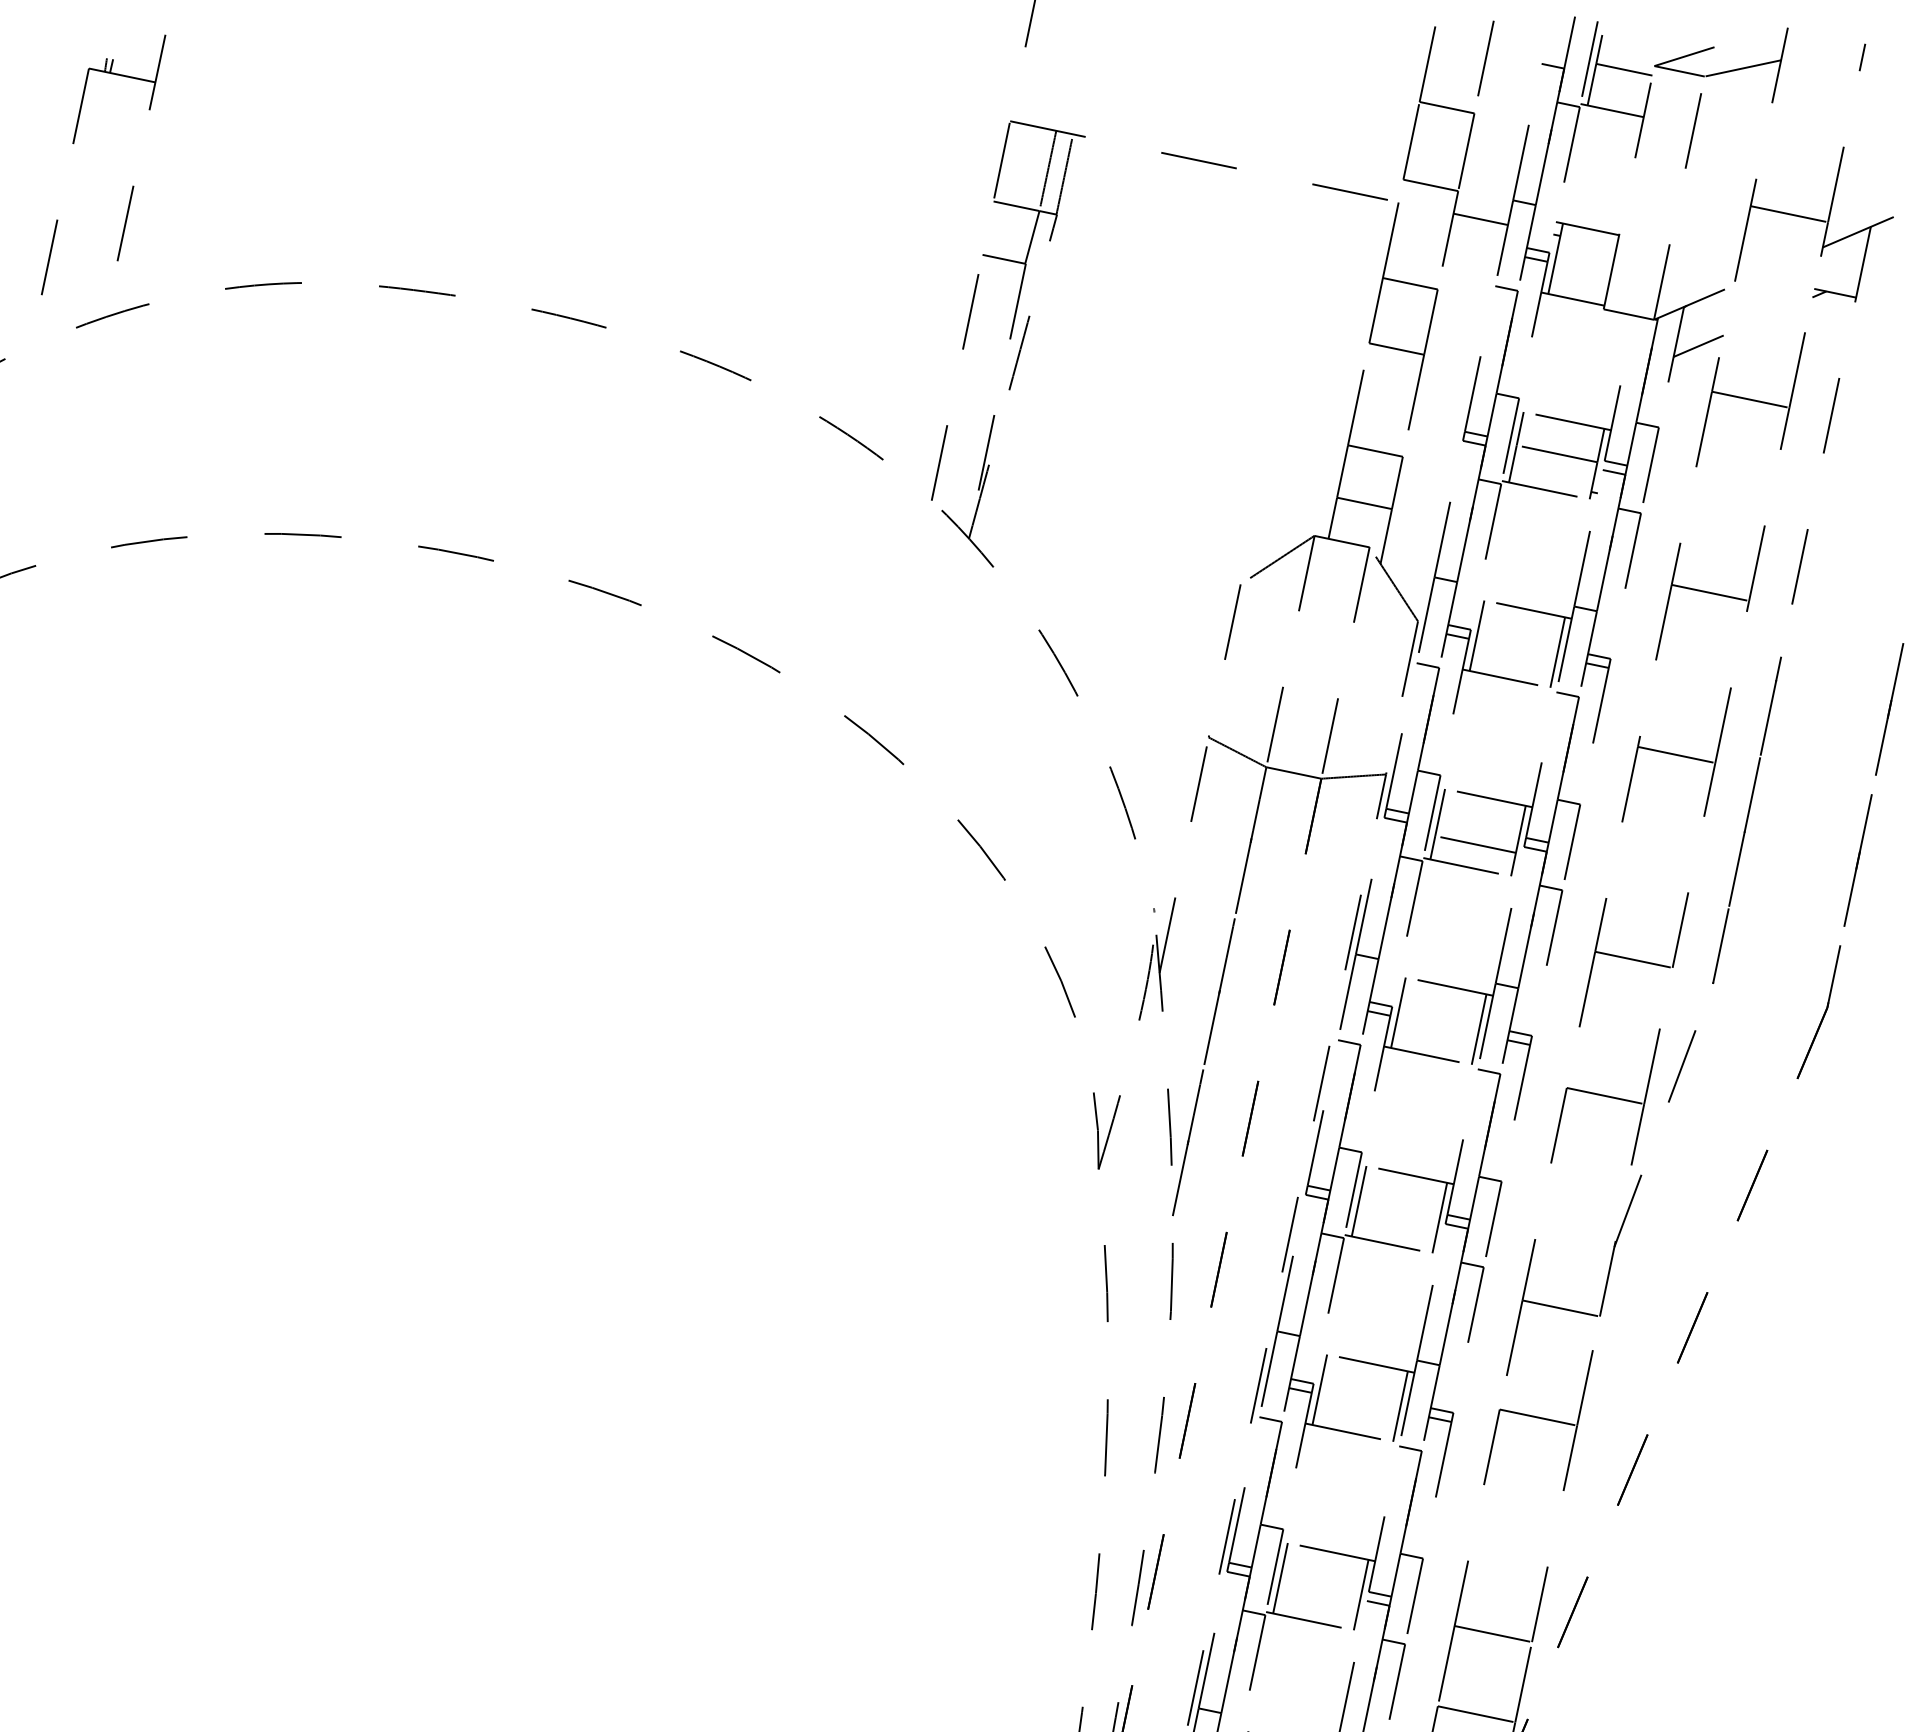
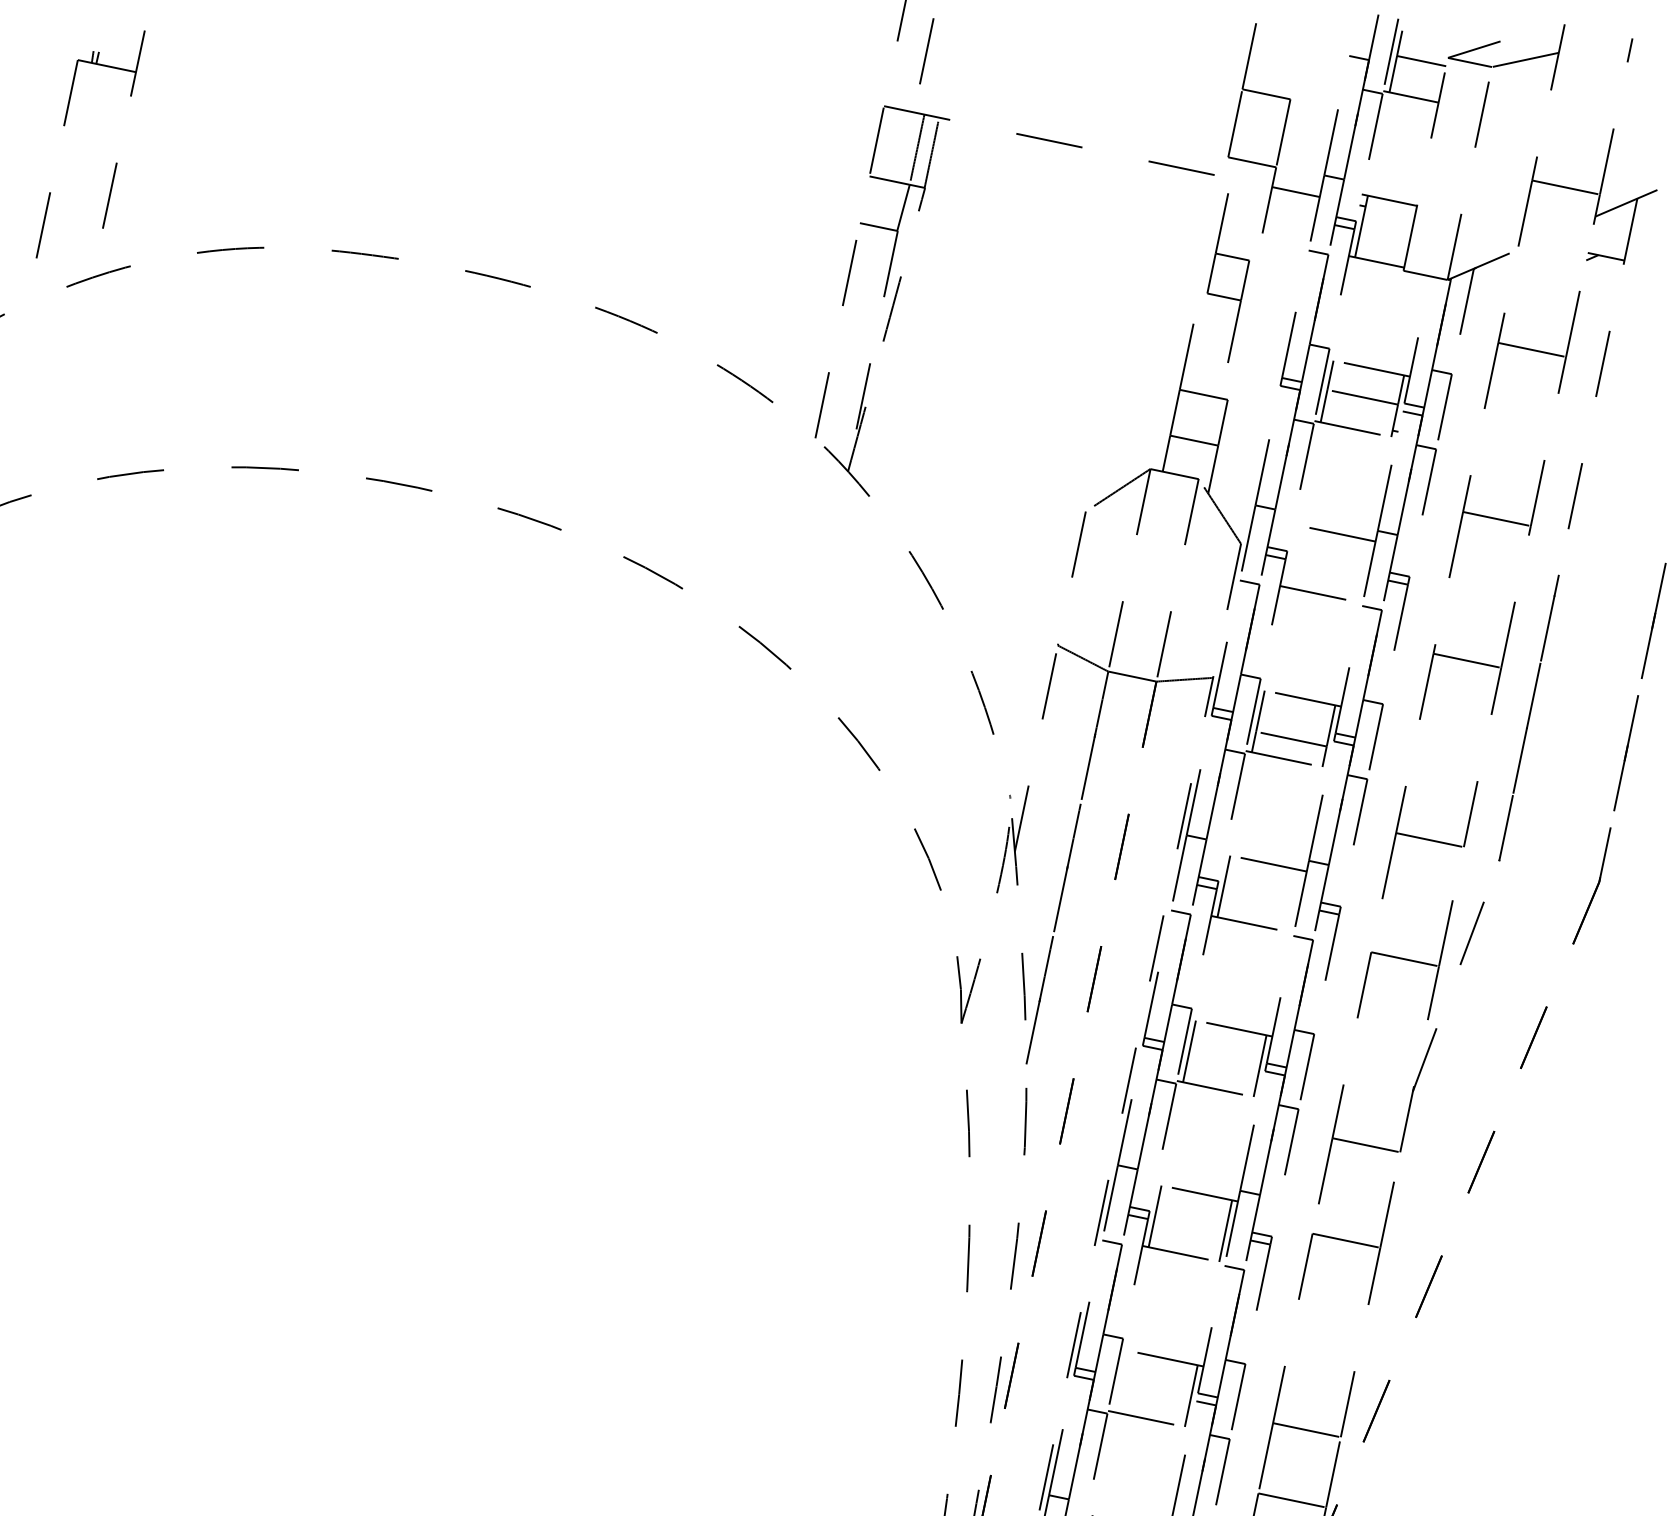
line: (1485, 58) -> (926, 51), moved
part: (1403, 316) -> (1228, 277), size x0.7
line: (1698, 345) -> (1486, 302), removed
line: (1476, 635) -> (1292, 556), removed
line: (1557, 652) -> (1363, 571), removed
line: (1478, 1029) -> (1293, 901), removed
line: (1280, 1578) -> (1120, 1381), removed

